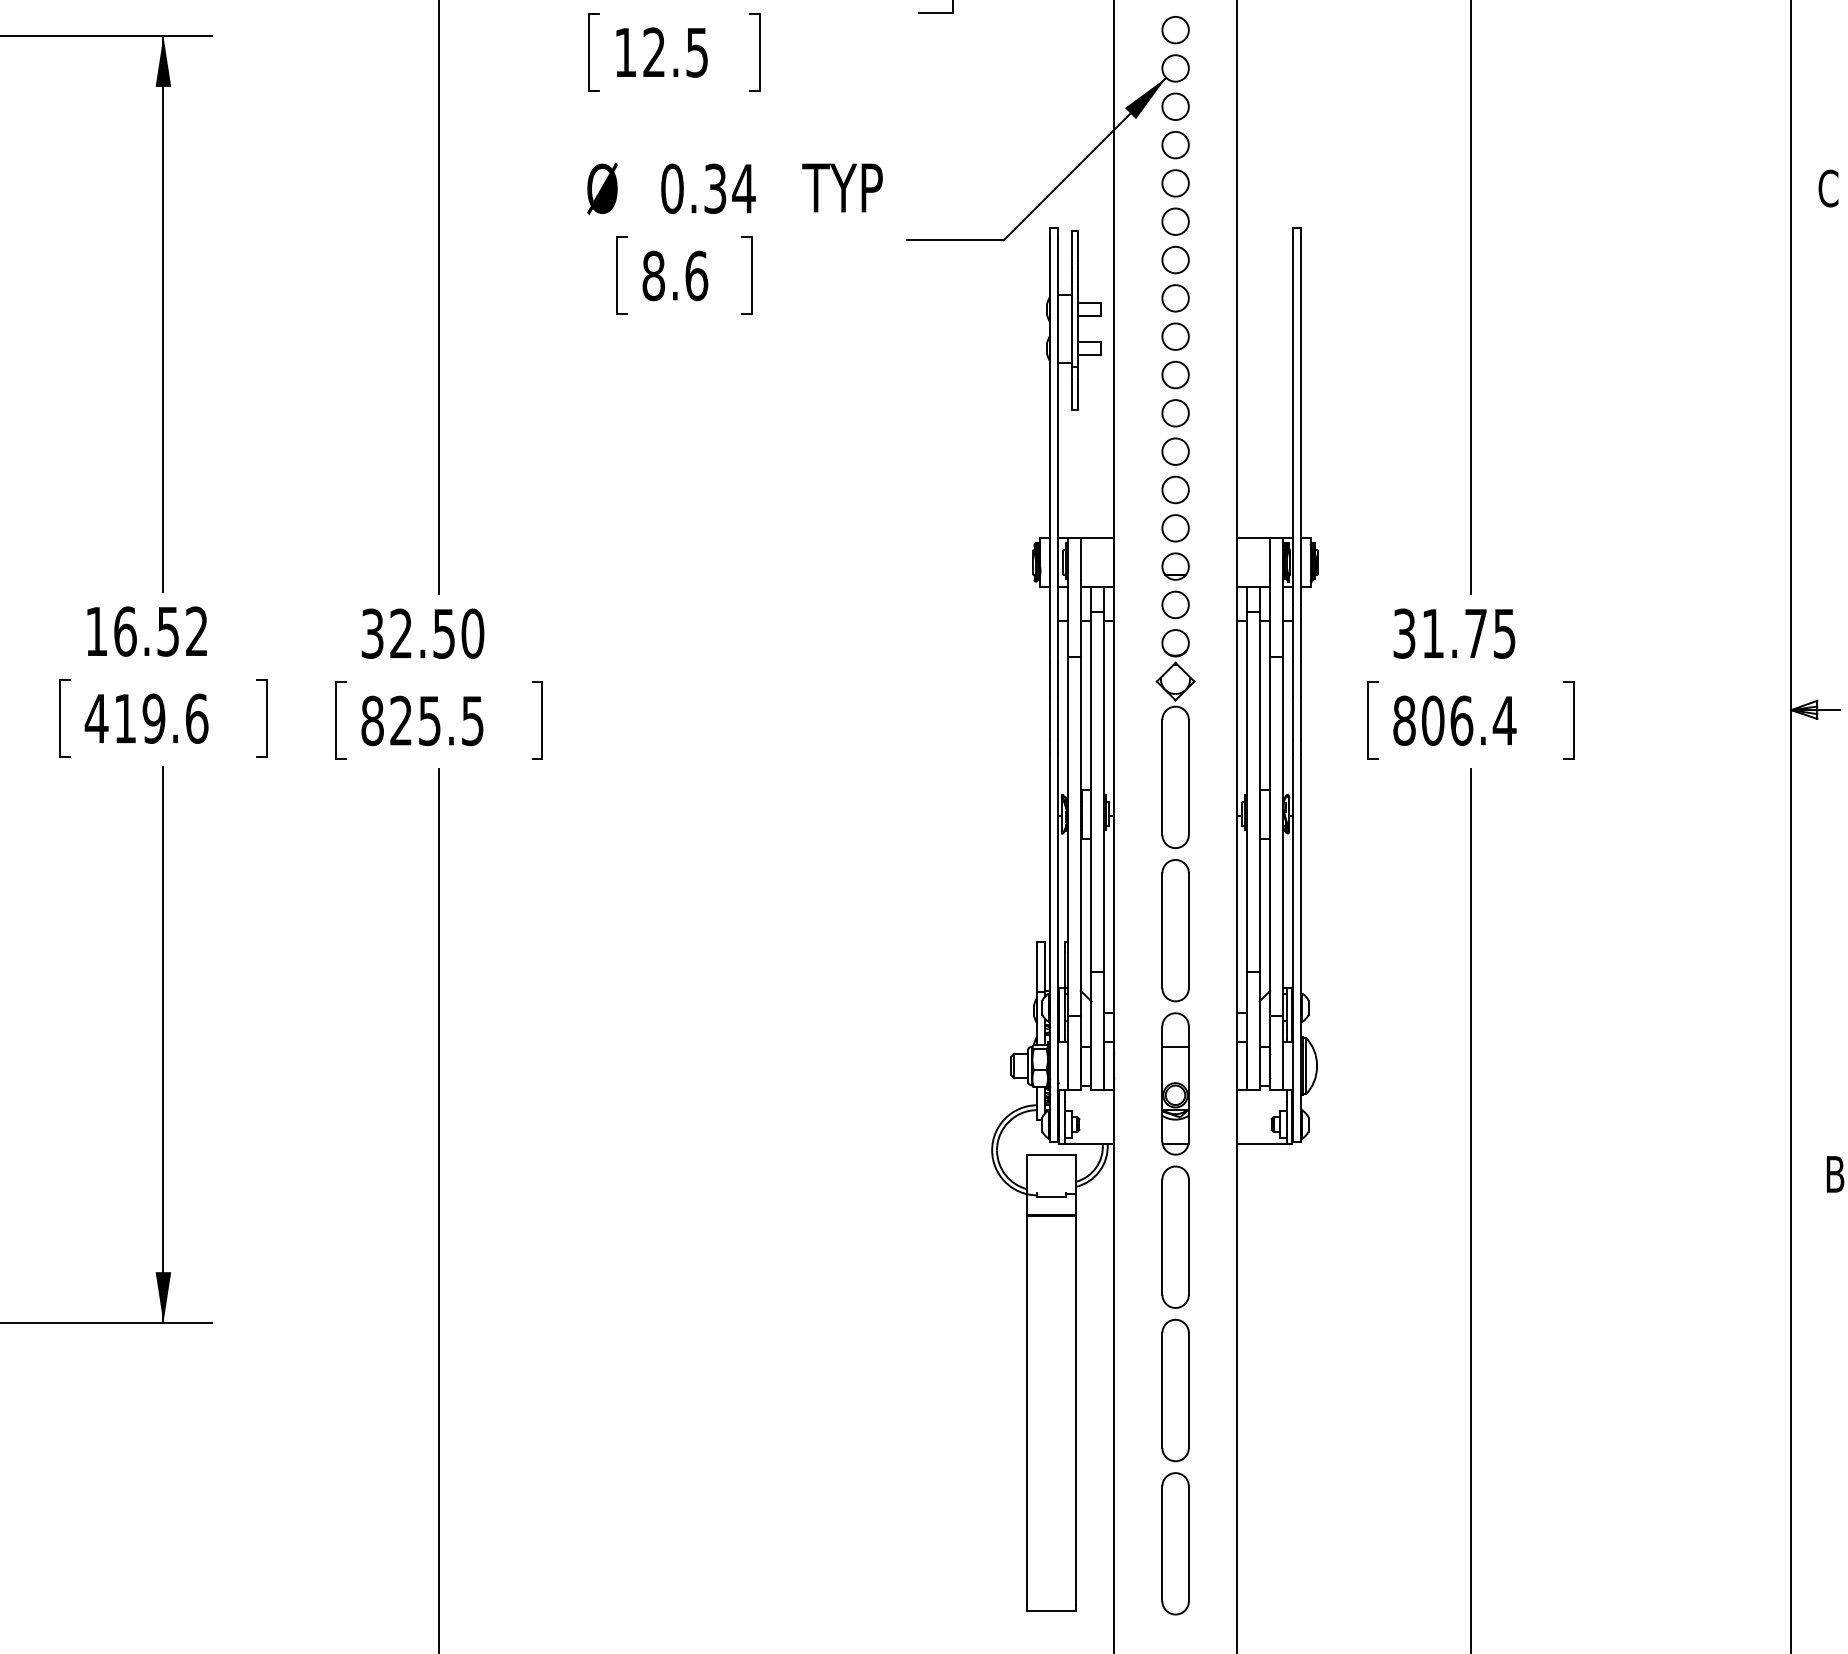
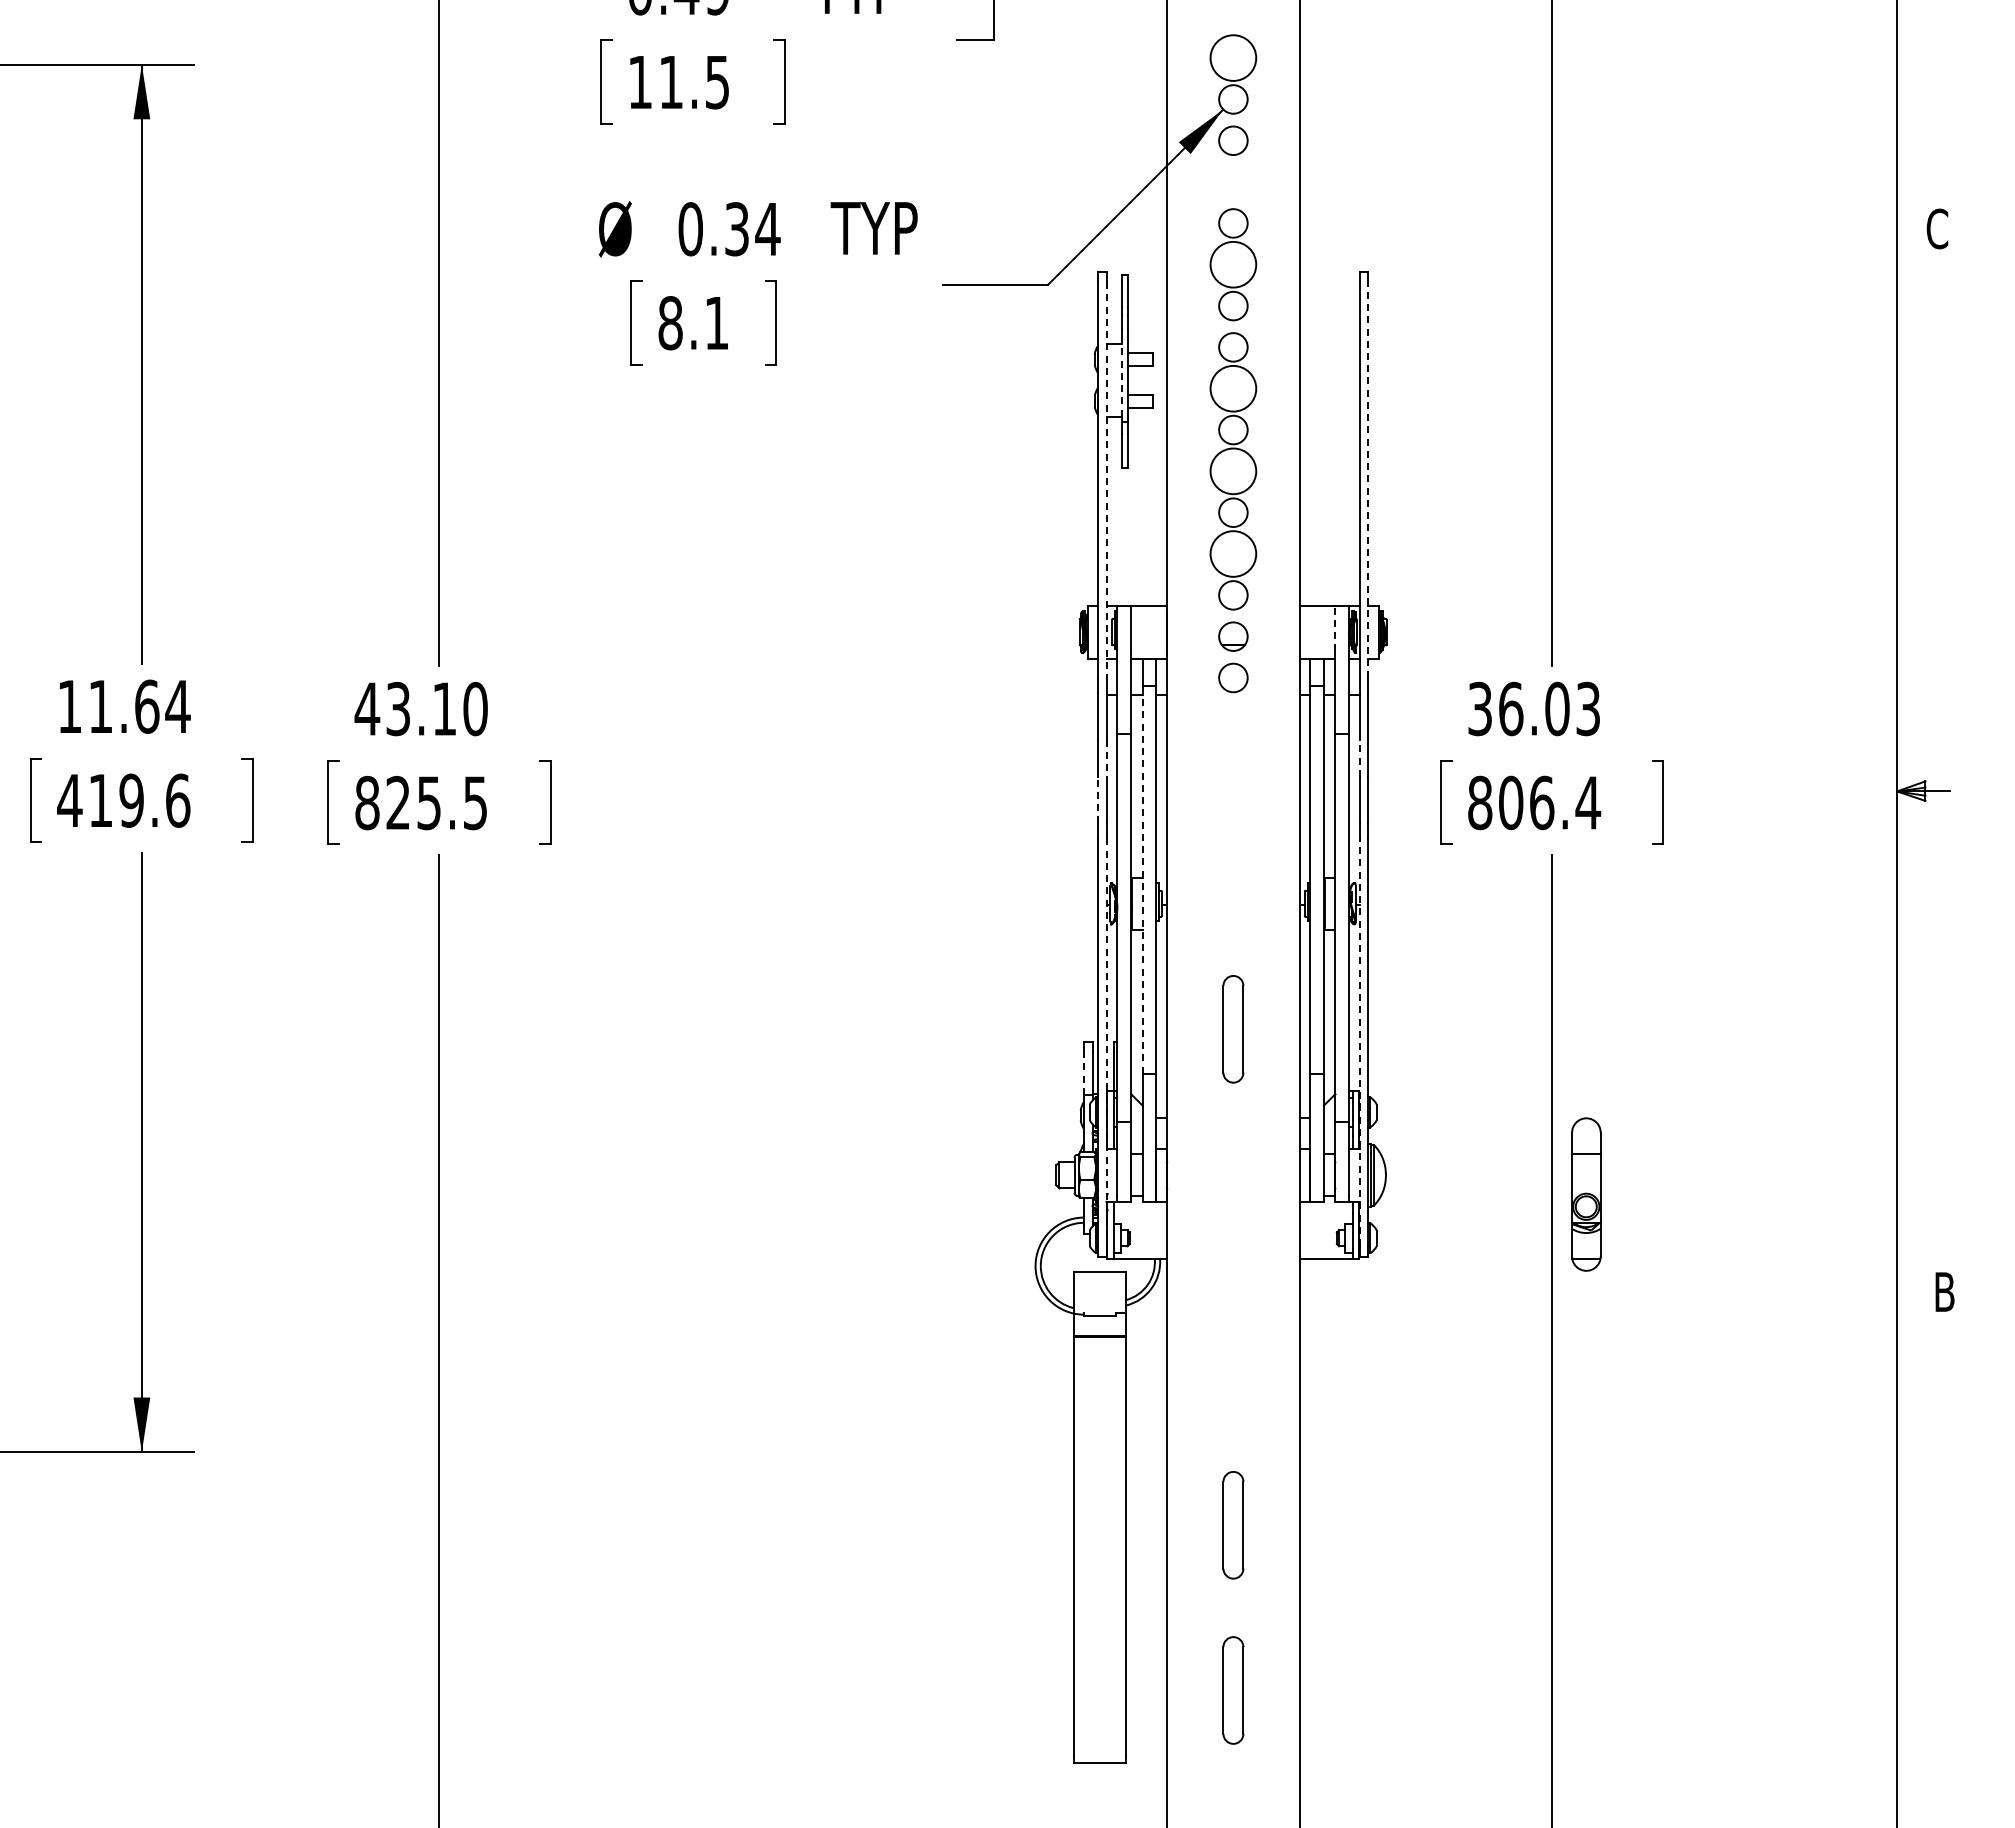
circle: (1175, 29) -> (1233, 57), size x1.6
text: (653, 51) -> (670, 81), 12.5 -> 11.5
circle: (1175, 145) -> (1233, 182), removed
circle: (1175, 221) -> (1233, 264), size x1.6
text: (697, 276) -> (717, 323), 8.6 -> 8.1
line: (1071, 325) -> (1121, 376), solid -> dashed
circle: (1175, 336) -> (1233, 388), size x1.6
circle: (1175, 413) -> (1233, 471), size x1.6
line: (1300, 420) -> (1368, 479), solid -> dashed
line: (1057, 421) -> (1106, 480), solid -> dashed
circle: (1175, 489) -> (1233, 553), size x1.6
line: (1270, 559) -> (1335, 628), solid -> dashed
text: (161, 631) -> (139, 706), 16.52 -> 11.64
text: (406, 633) -> (404, 708), 32.50 -> 43.10
text: (1468, 633) -> (1549, 708), 31.75 -> 36.03
line: (1057, 679) -> (1106, 758), solid -> dashed
line: (1292, 679) -> (1359, 758), solid -> dashed
line: (1050, 717) -> (1098, 799), solid -> dashed
part: (1175, 738) -> (1233, 822), removed
line: (1091, 791) -> (1142, 879), solid -> dashed
part: (1175, 930) -> (1233, 1029), size x0.7
line: (1057, 942) -> (1106, 1042), solid -> dashed
line: (1292, 942) -> (1359, 1042), solid -> dashed
line: (1037, 971) -> (1084, 1073), solid -> dashed
part: (1175, 1083) -> (1586, 1194), moved
part: (1175, 1236) -> (1233, 1359), removed
part: (1175, 1390) -> (1233, 1525), size x0.7
part: (1175, 1543) -> (1233, 1690), size x0.7

